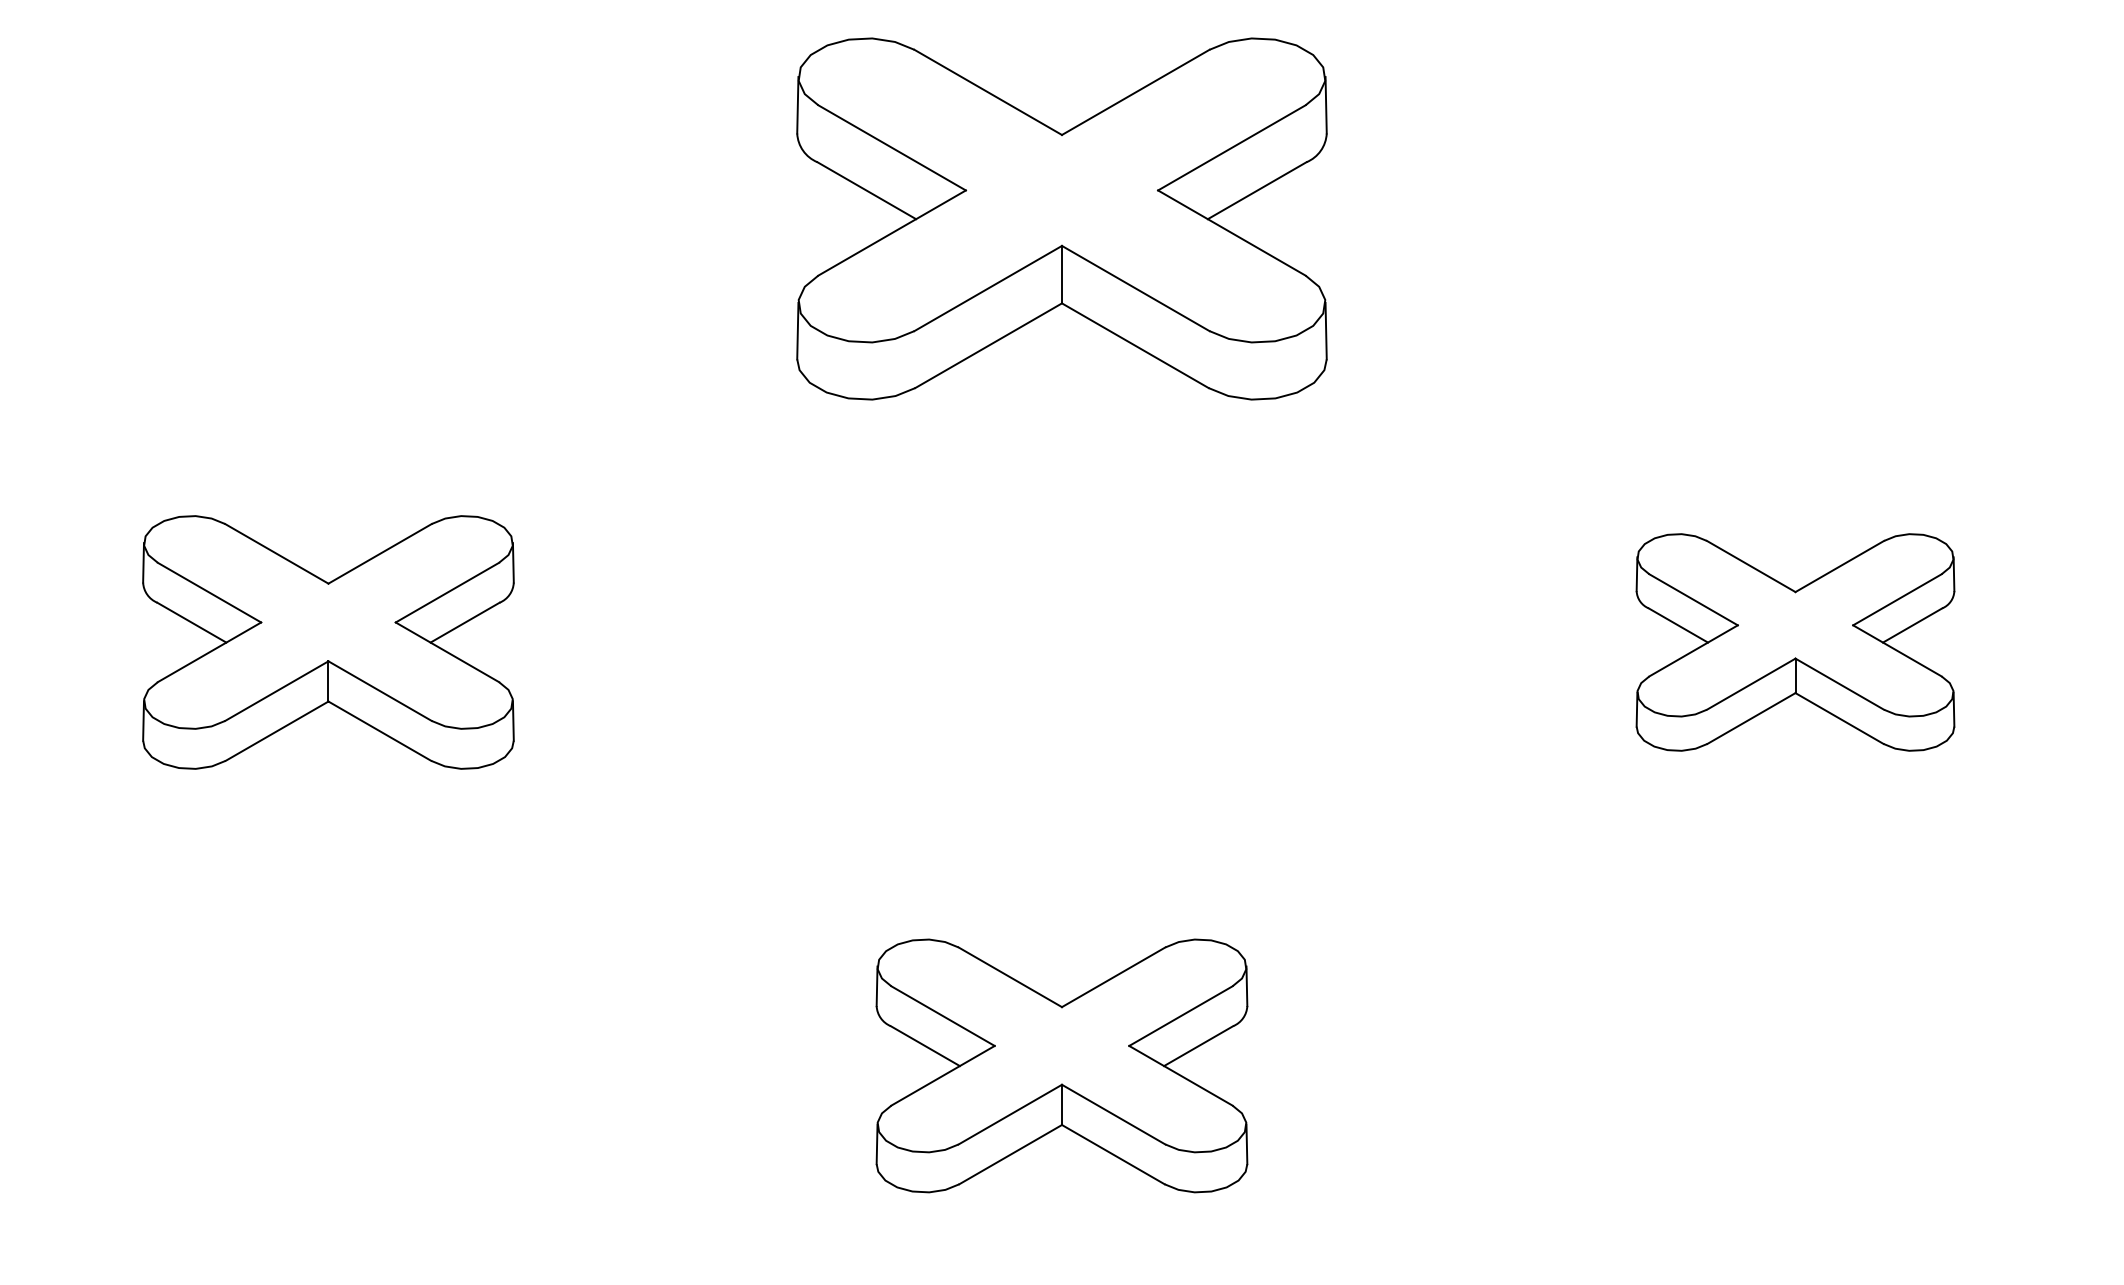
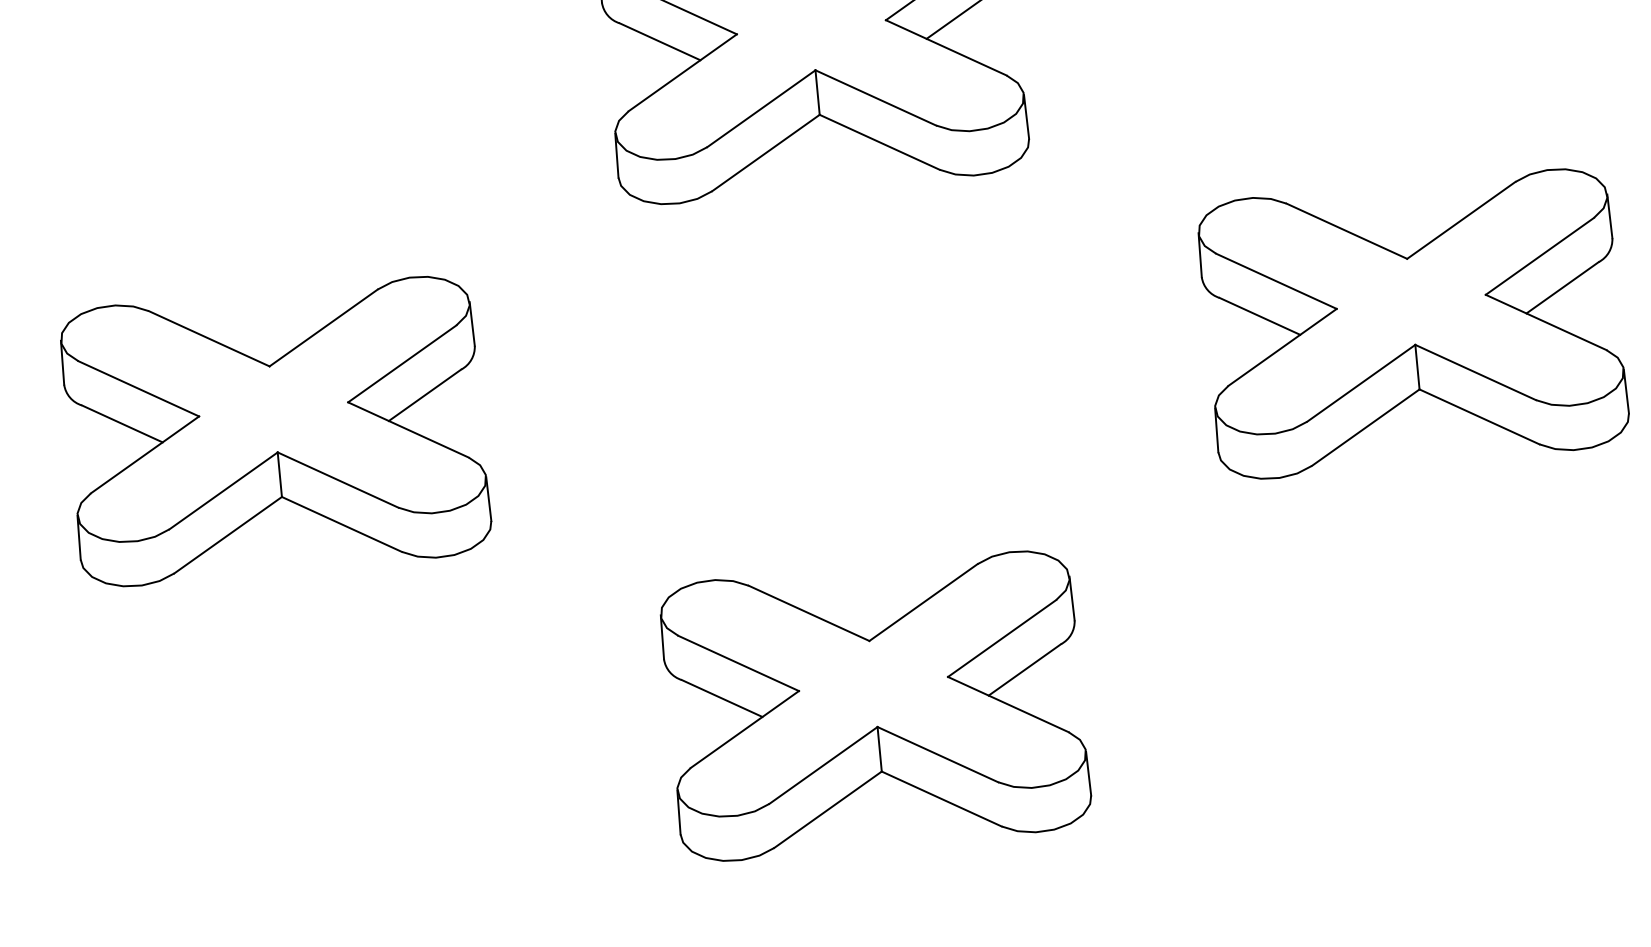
part: (328, 642) -> (275, 431), size x1.43
part: (1795, 642) -> (1413, 324), size x1.67
part: (1061, 1065) -> (875, 705), size x1.43

